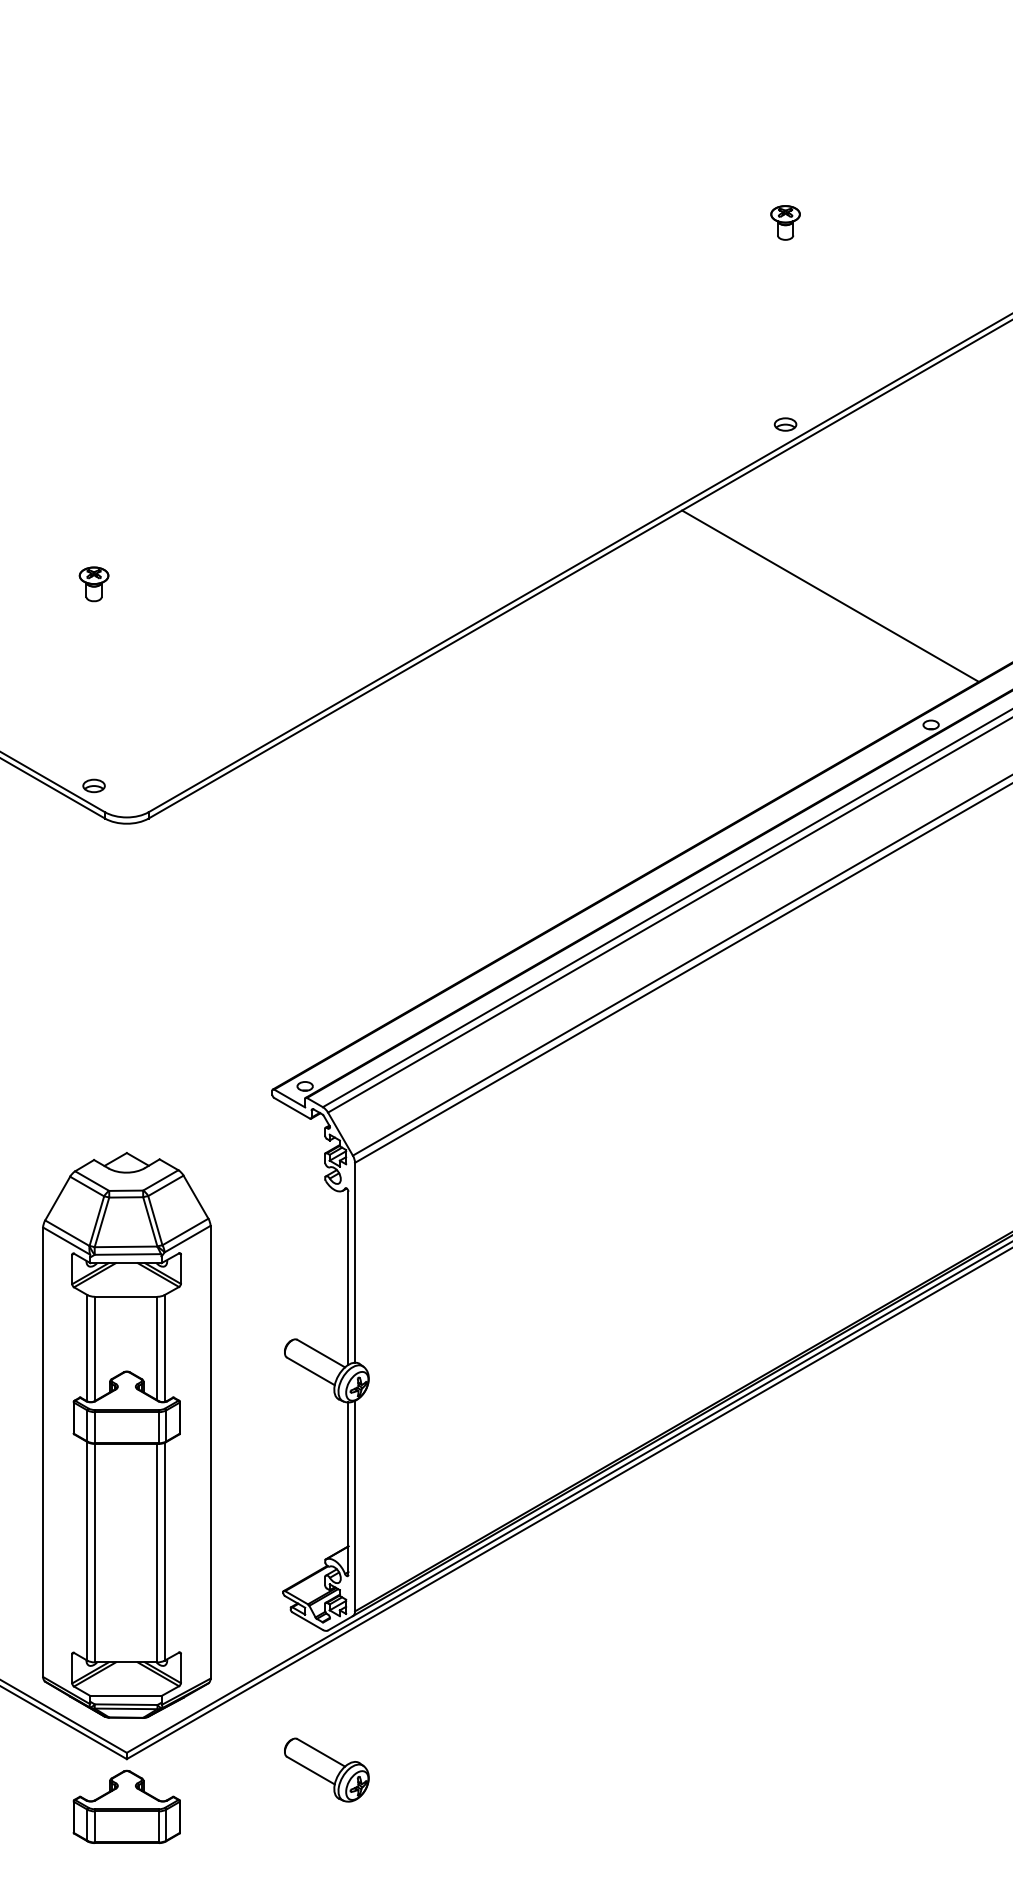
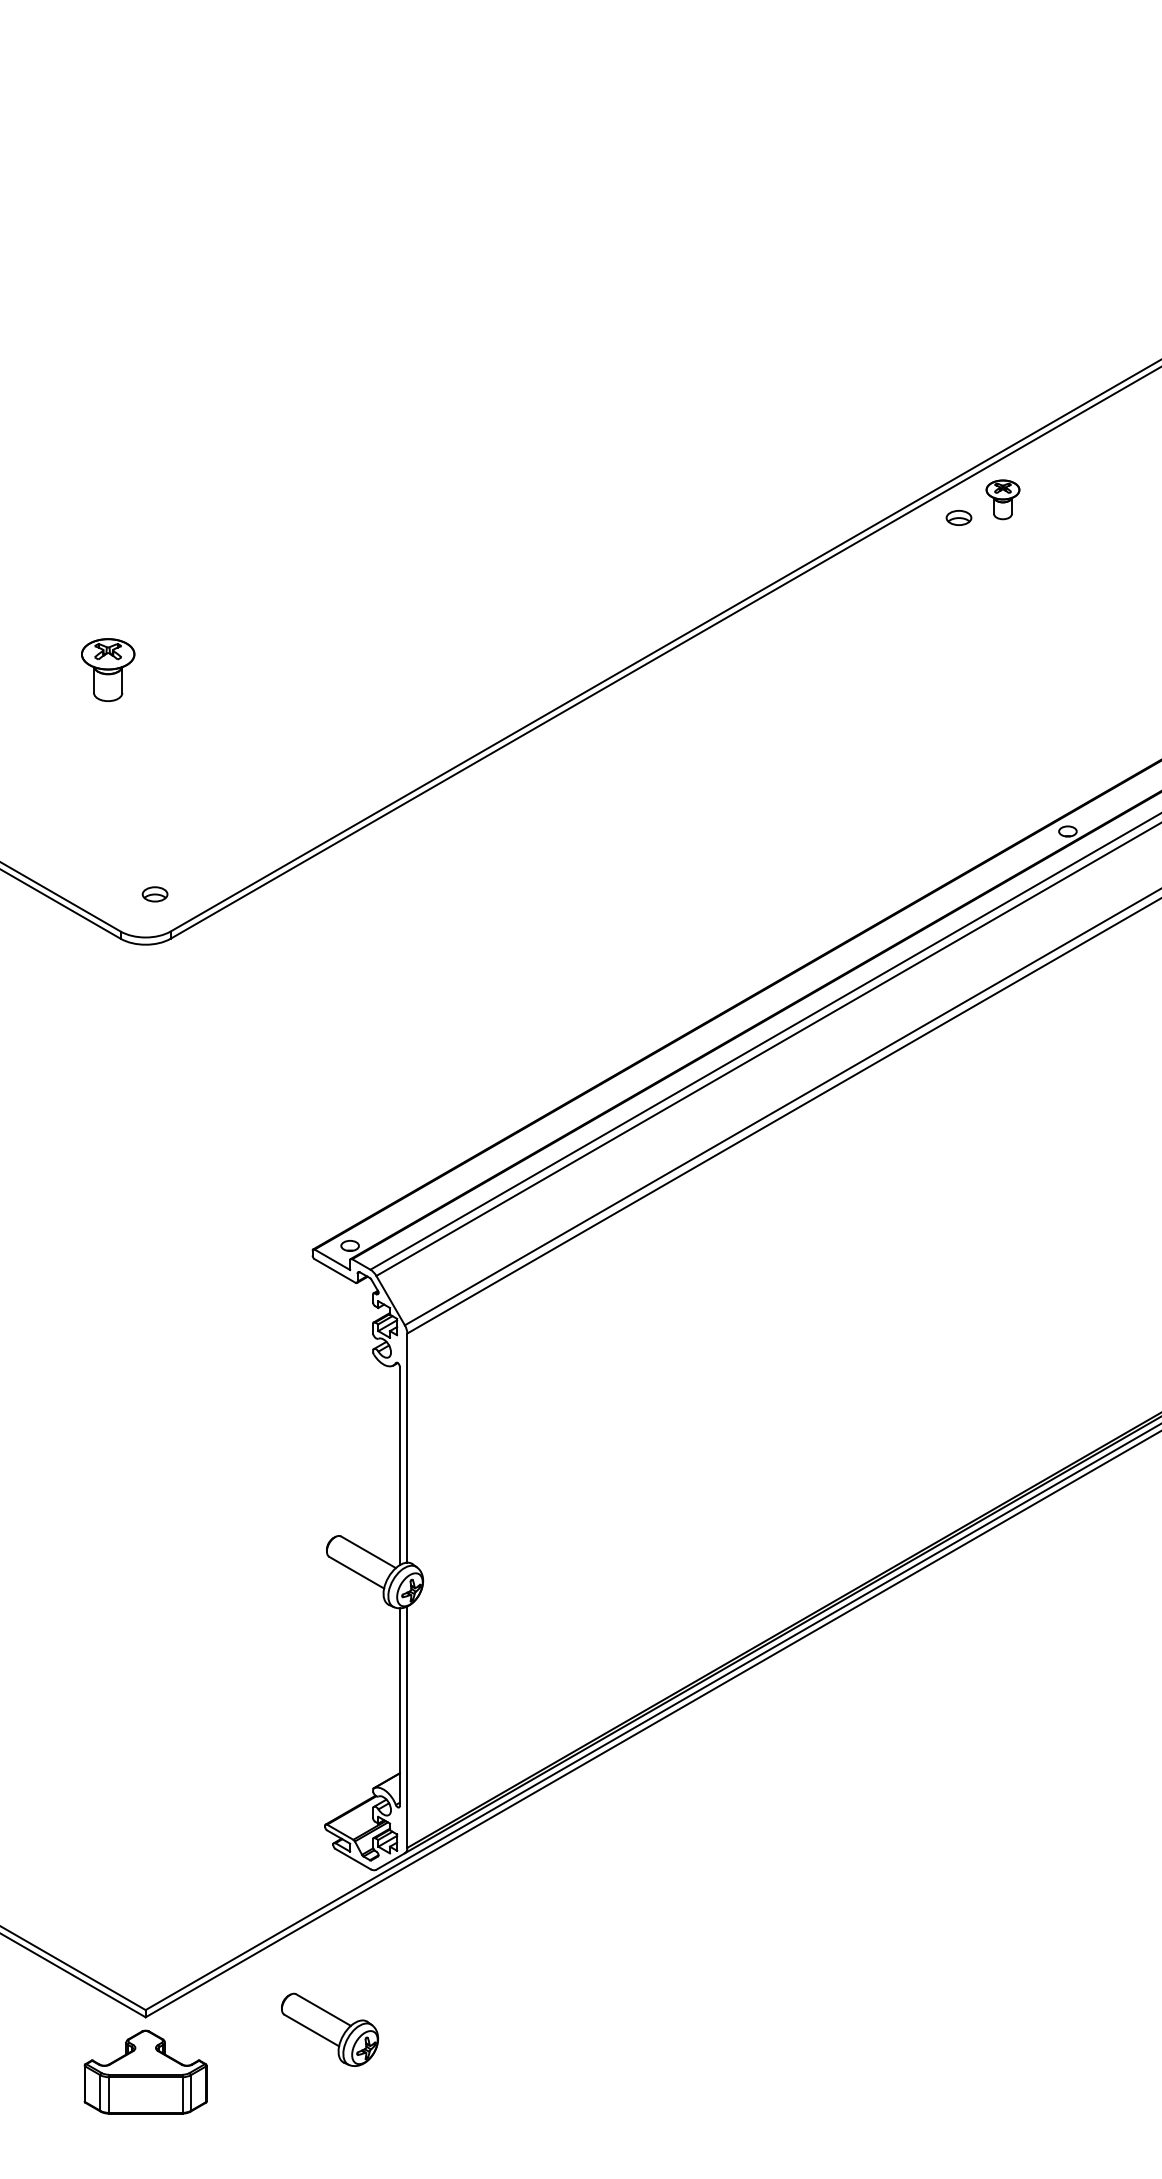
part: (785, 222) -> (1002, 499), moved
part: (785, 424) -> (958, 517), moved
part: (93, 584) -> (107, 670), size x1.6
line: (830, 595) -> (952, 683), removed
part: (93, 786) -> (154, 894), moved
part: (126, 1435) -> (145, 1646), removed
part: (327, 1769) -> (330, 2029), moved

